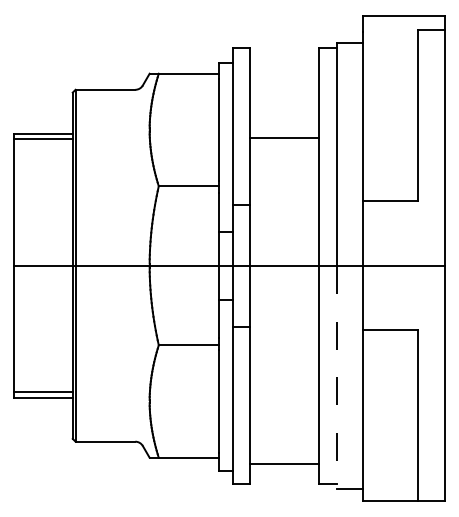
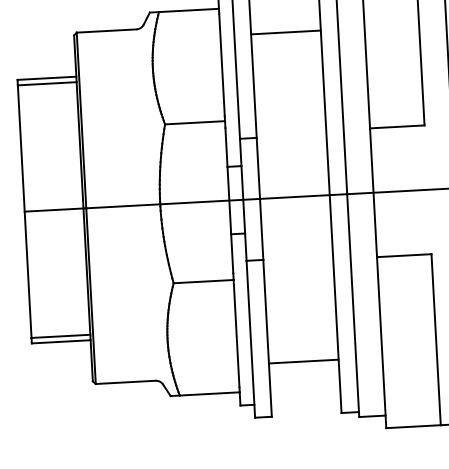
line: (284, 137) -> (285, 32), moved
line: (336, 377) -> (352, 305), dashed -> solid
line: (284, 463) -> (303, 361), moved

